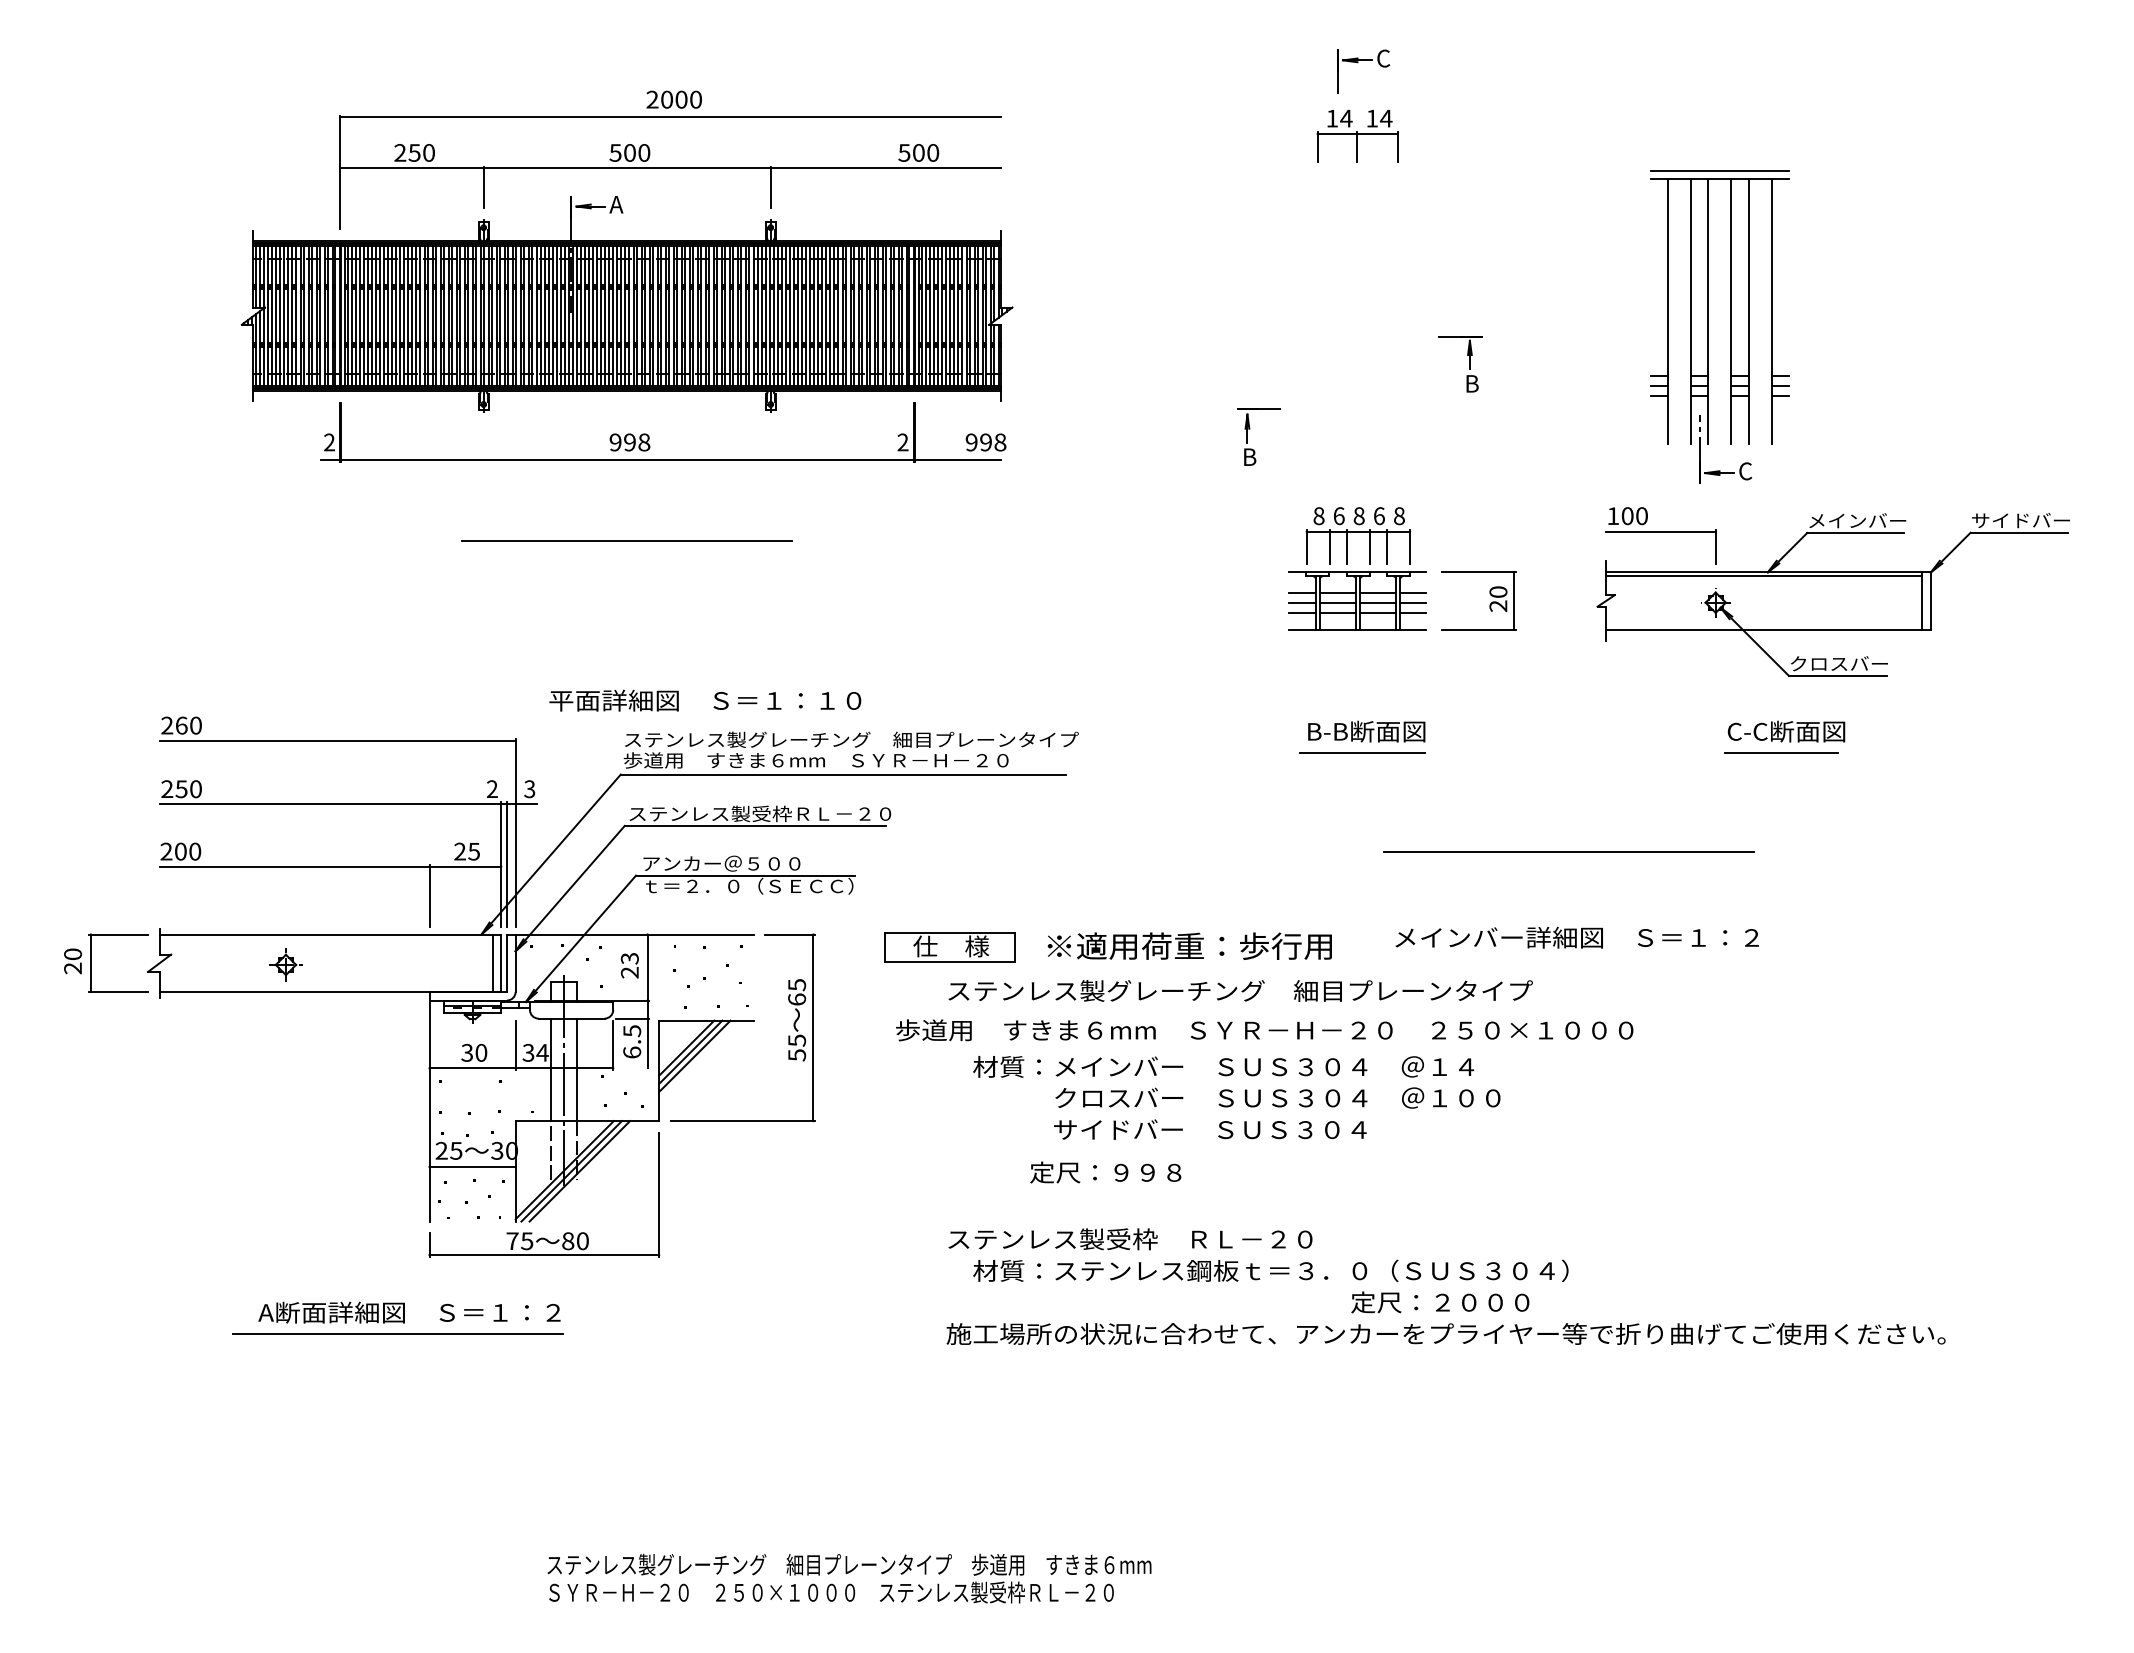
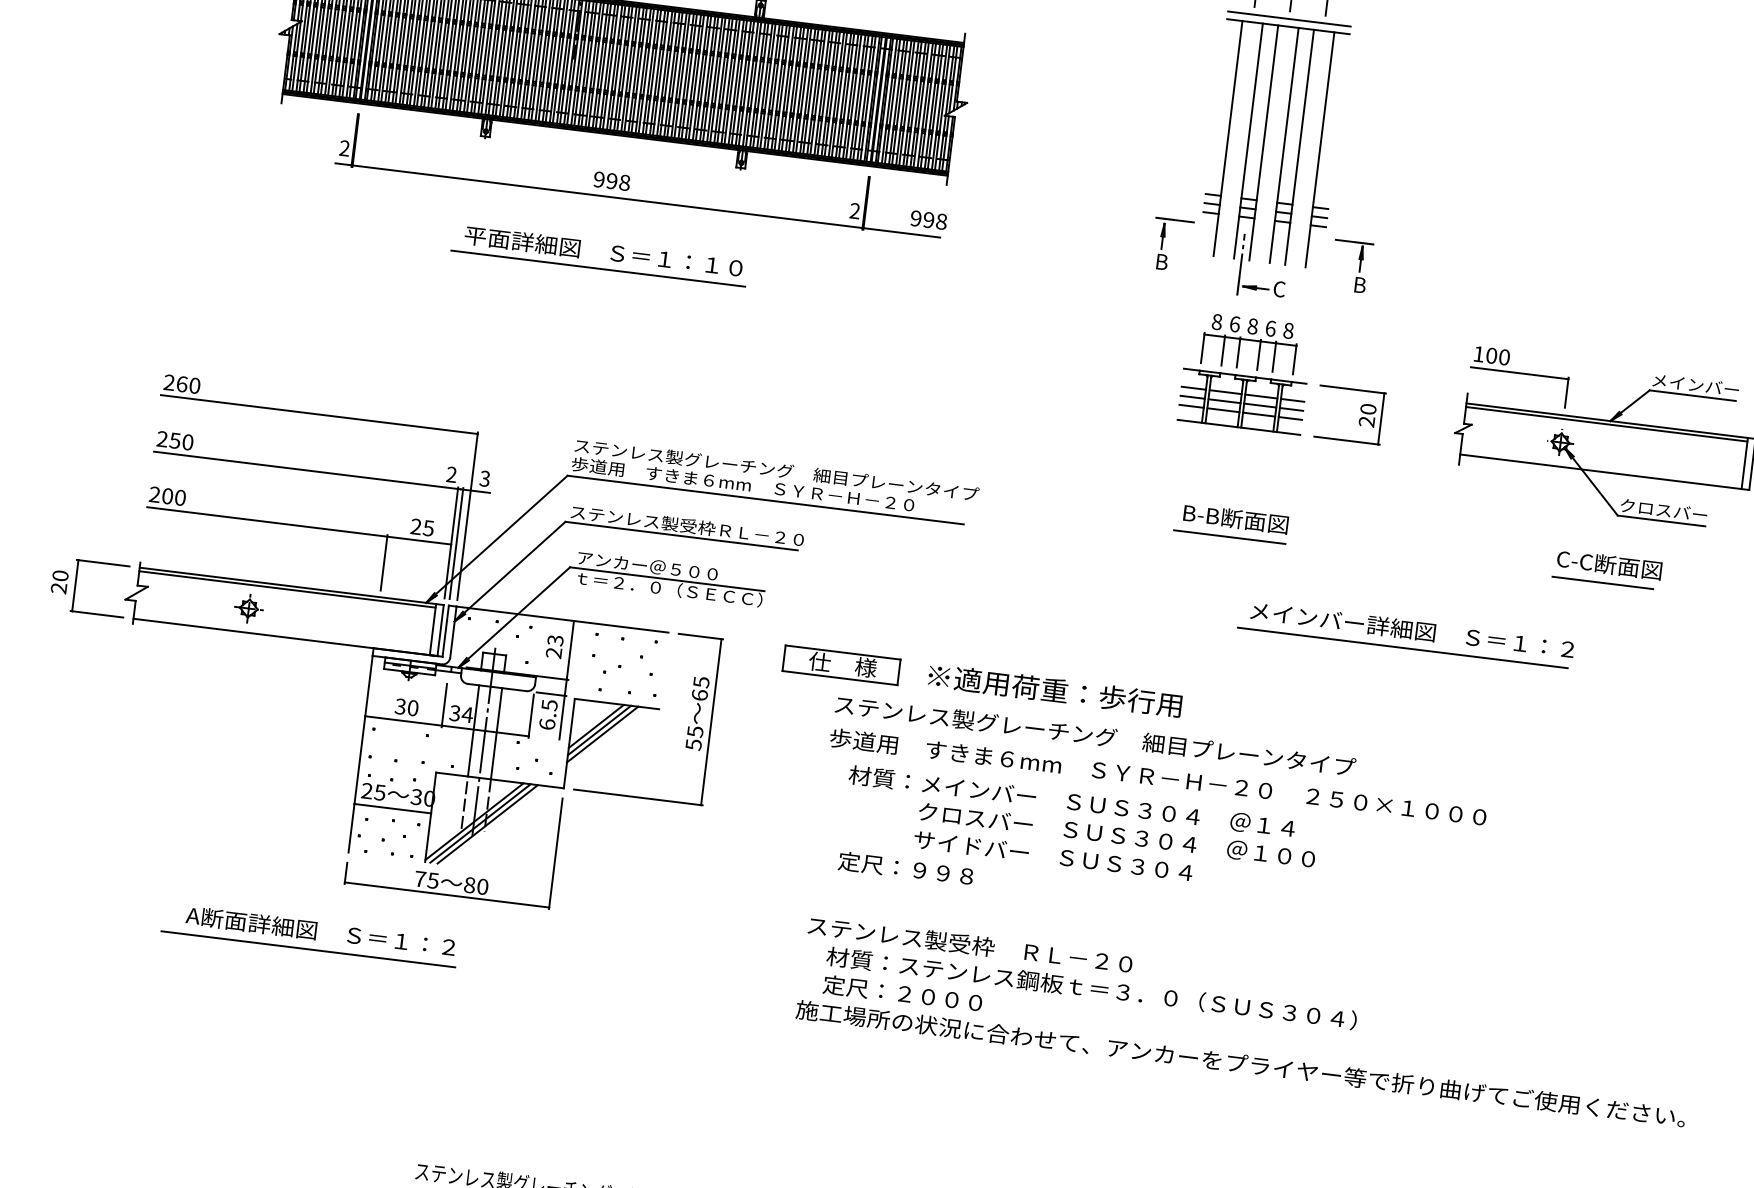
part: (1708, 326) -> (1262, 156), moved
part: (1469, 364) -> (1359, 267), moved
text: (705, 700) -> (603, 251), moved
text: (1576, 937) -> (1411, 629), moved
line: (325, 938) -> (286, 589), added
text: (1264, 1030) -> (1157, 777), moved
text: (1105, 1172) -> (905, 868), moved
text: (1440, 1302) -> (902, 993), moved

